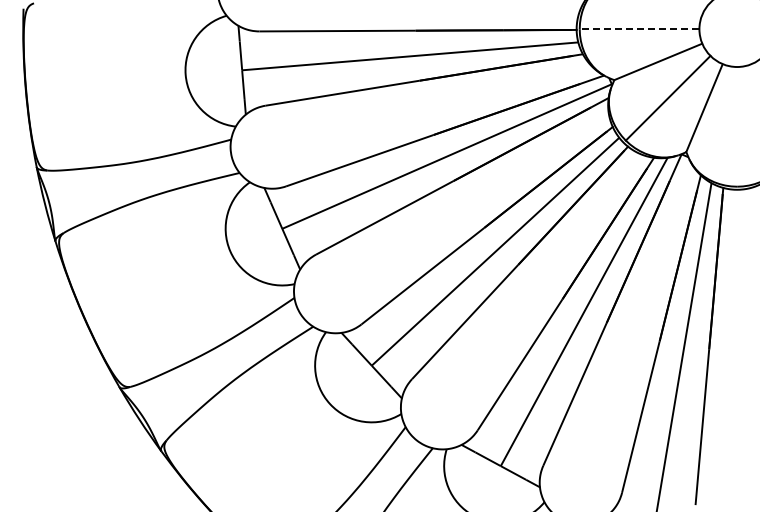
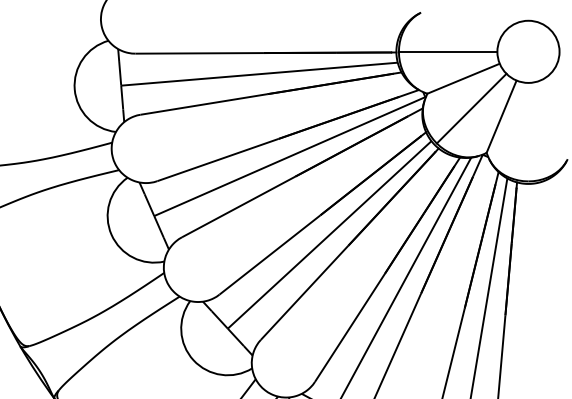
line: (639, 29) -> (448, 52), dashed -> solid

